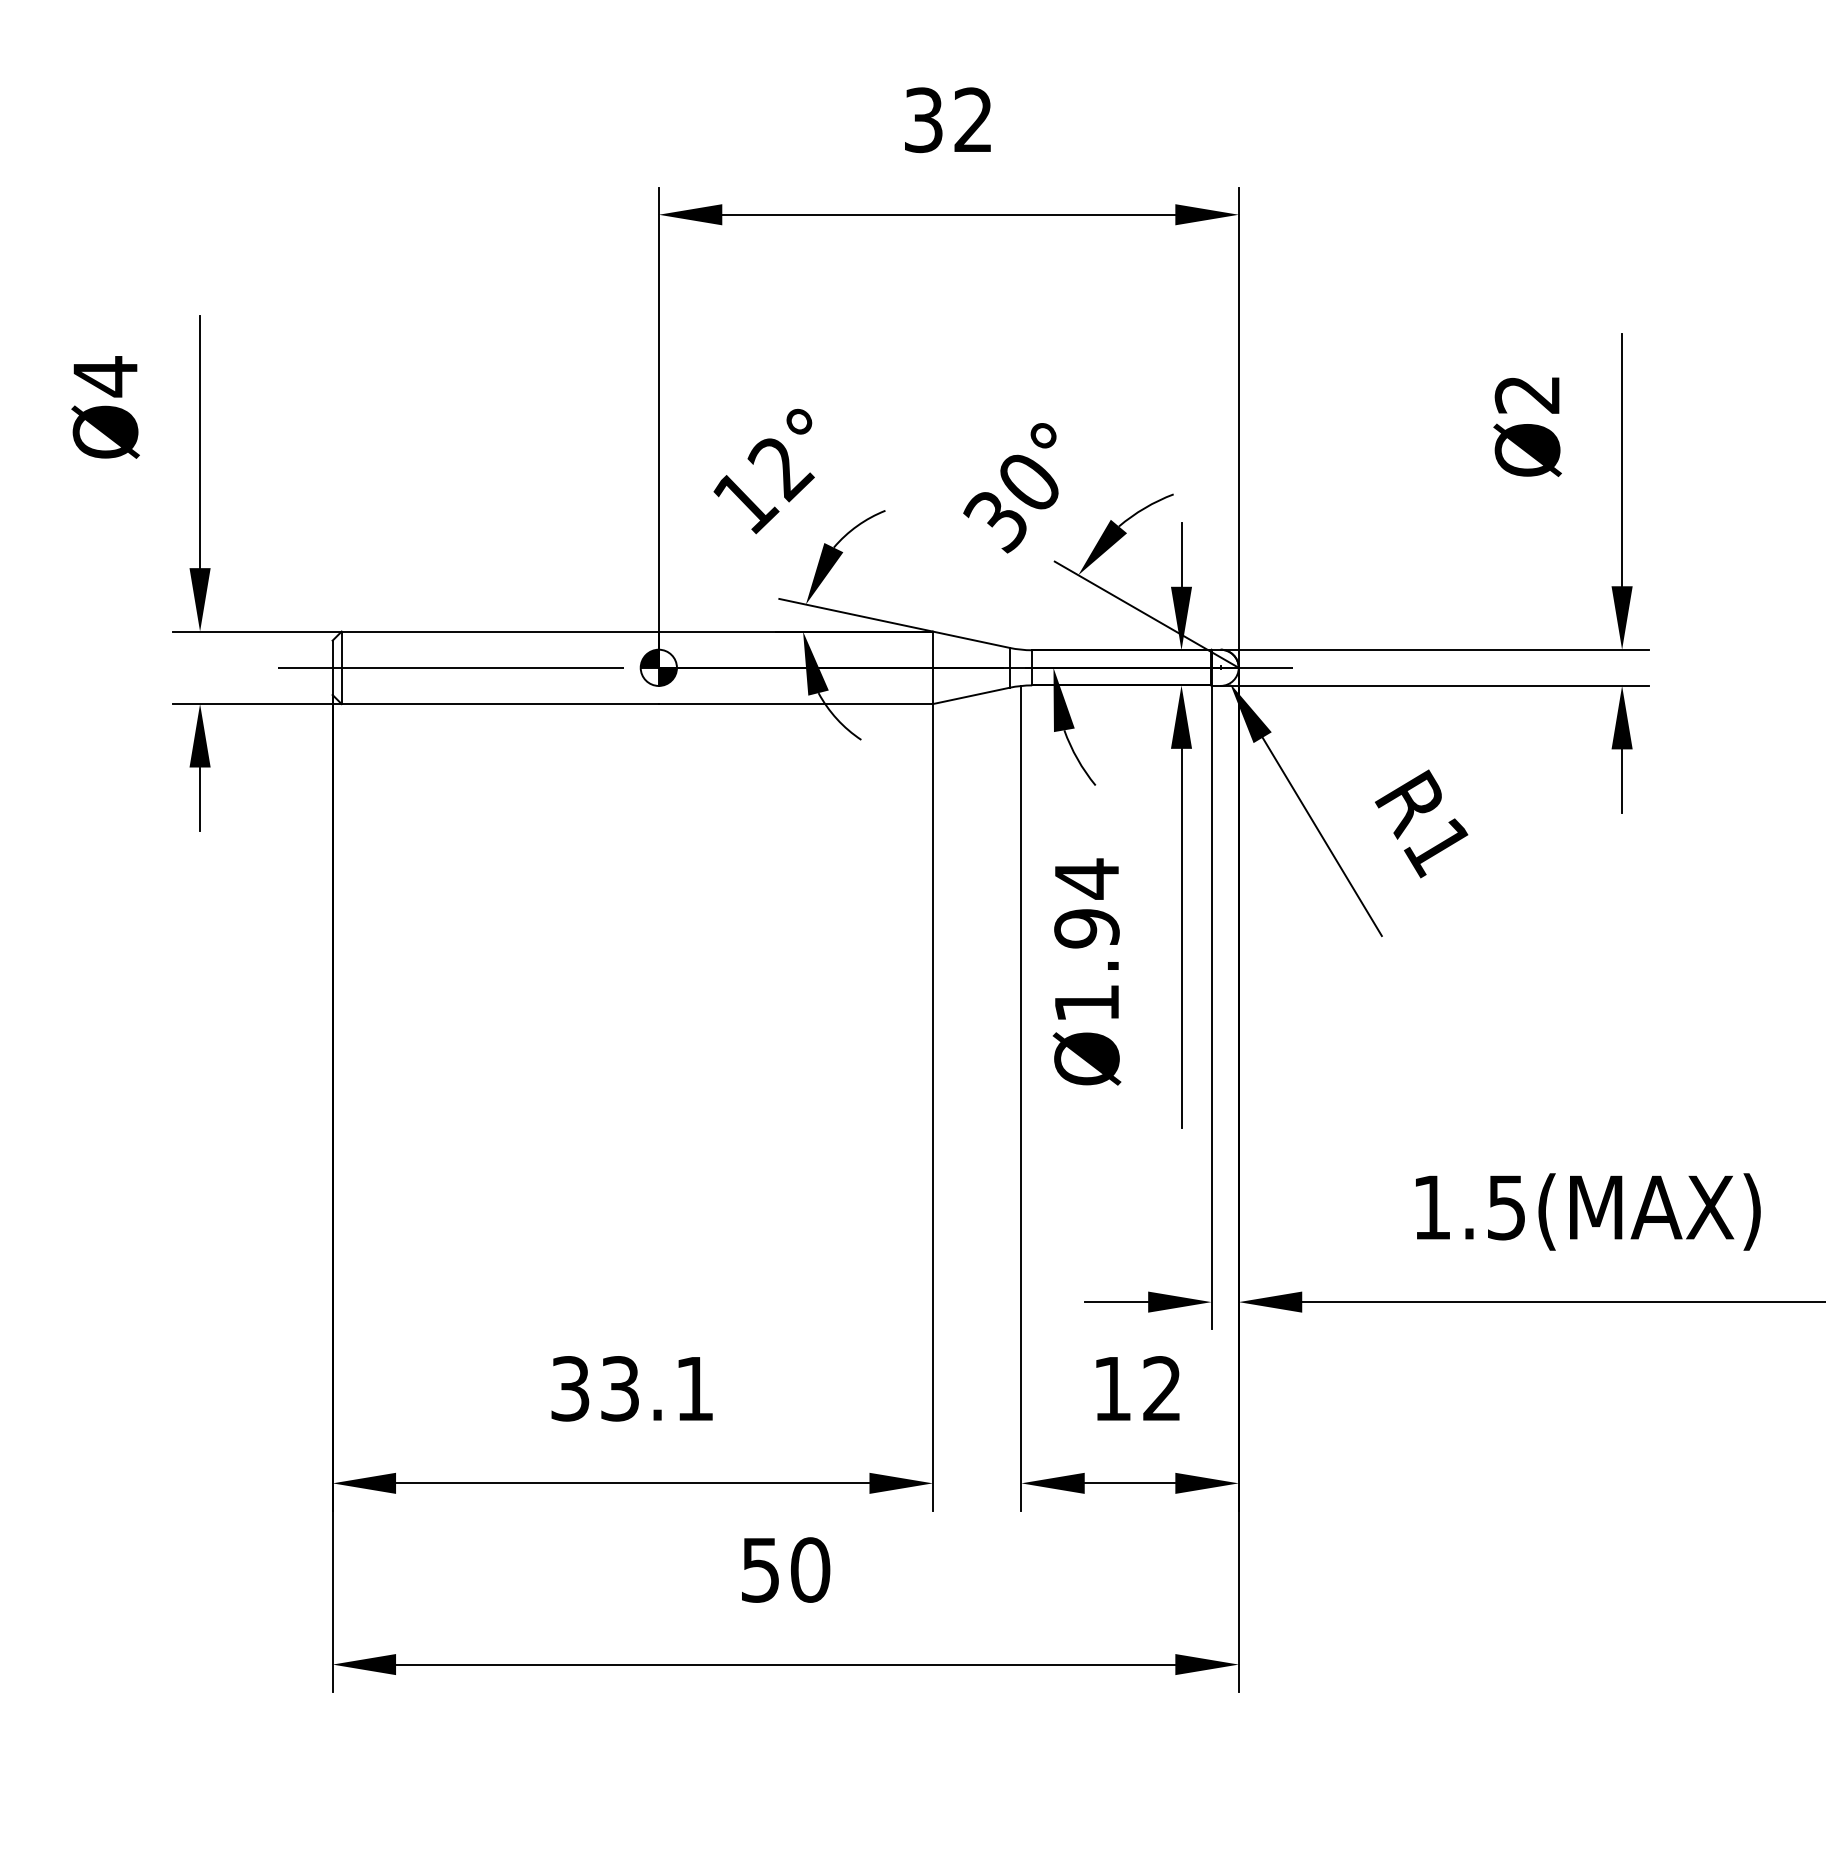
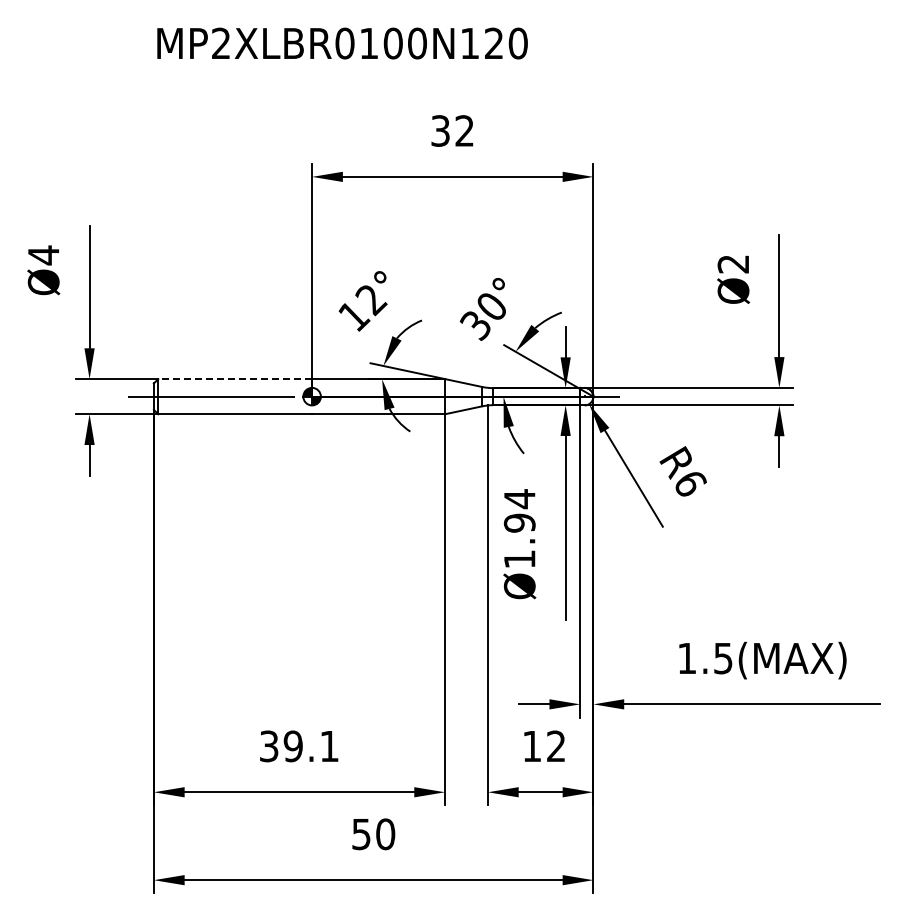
line: (500, 632) -> (235, 379), solid -> dashed
text: (1436, 846) -> (689, 483), R1 -> R6
text: (618, 1389) -> (292, 746), 33.1 -> 39.1

